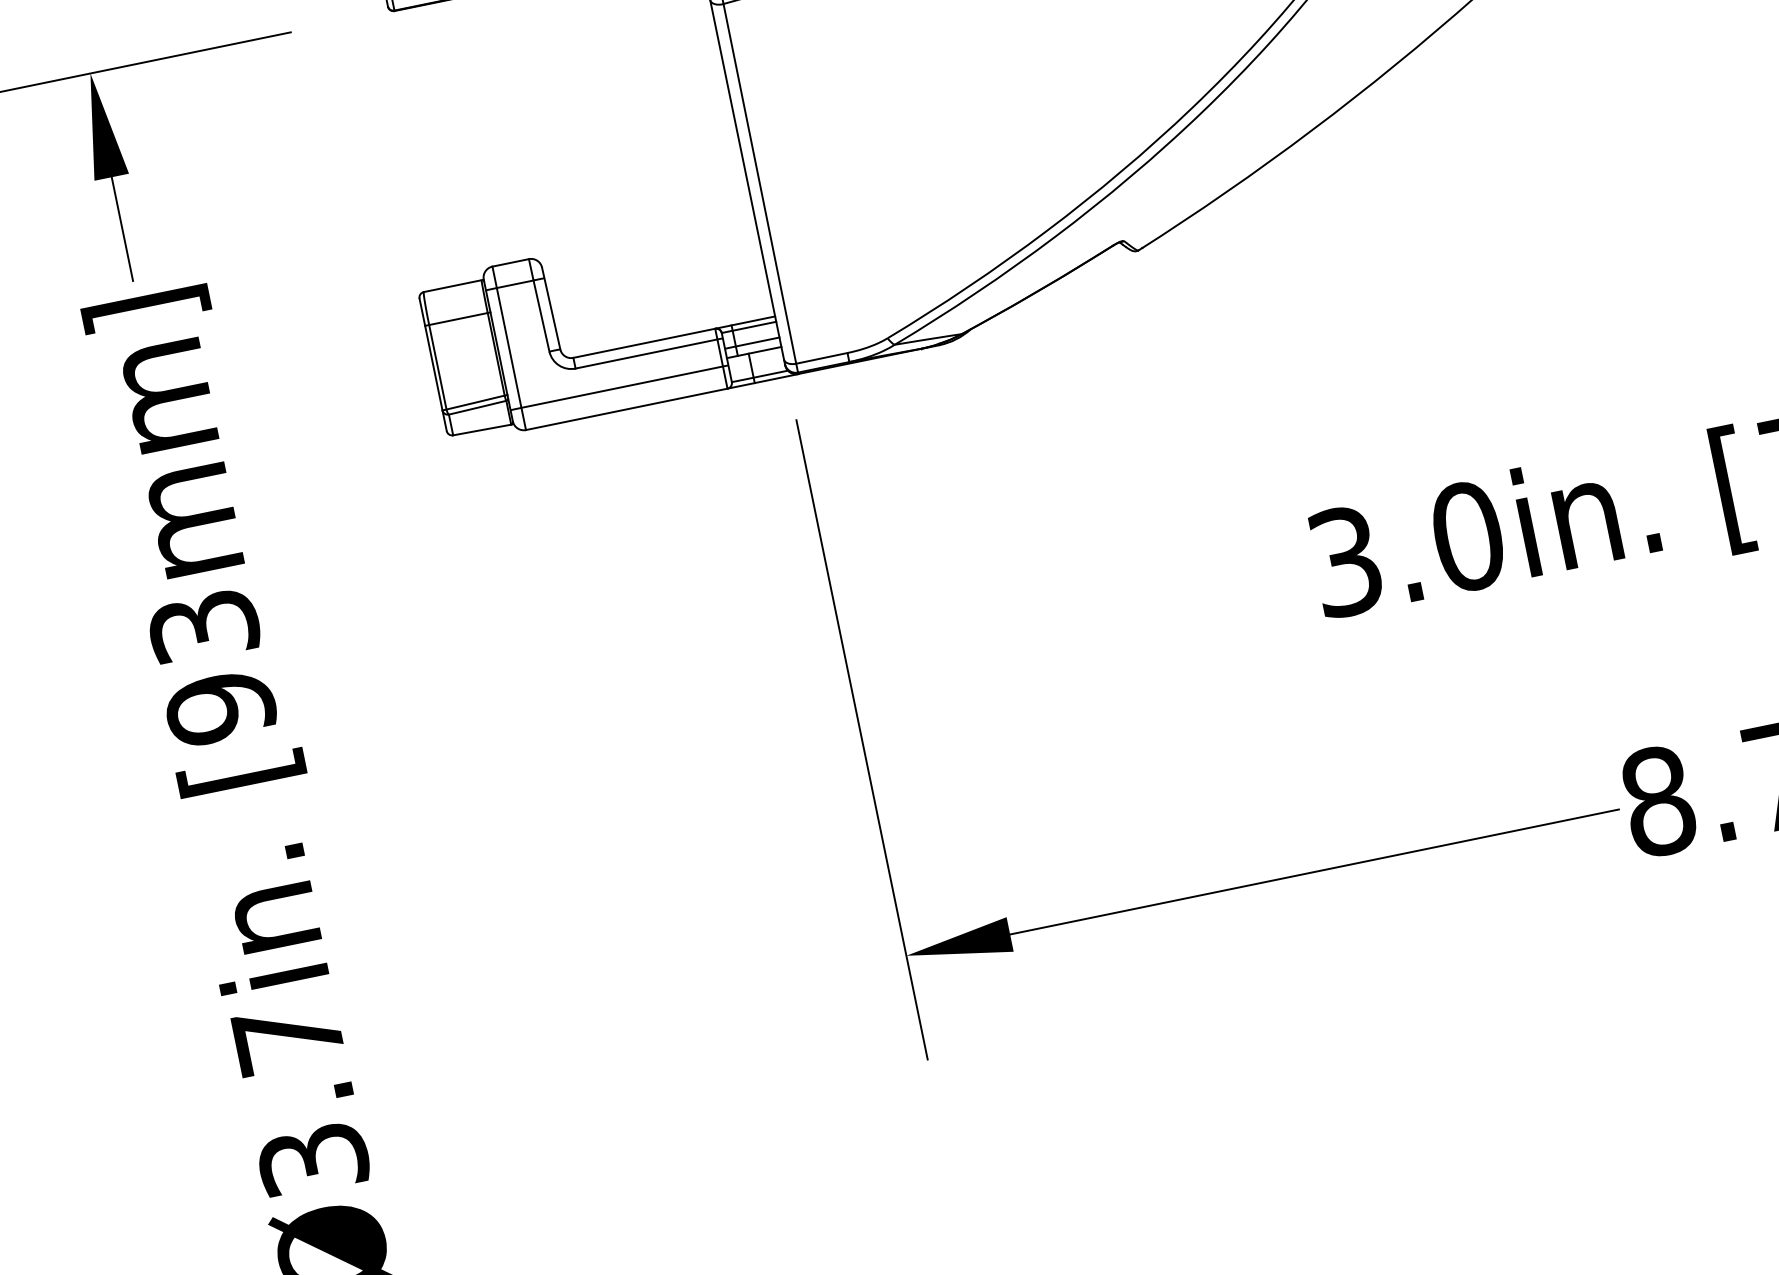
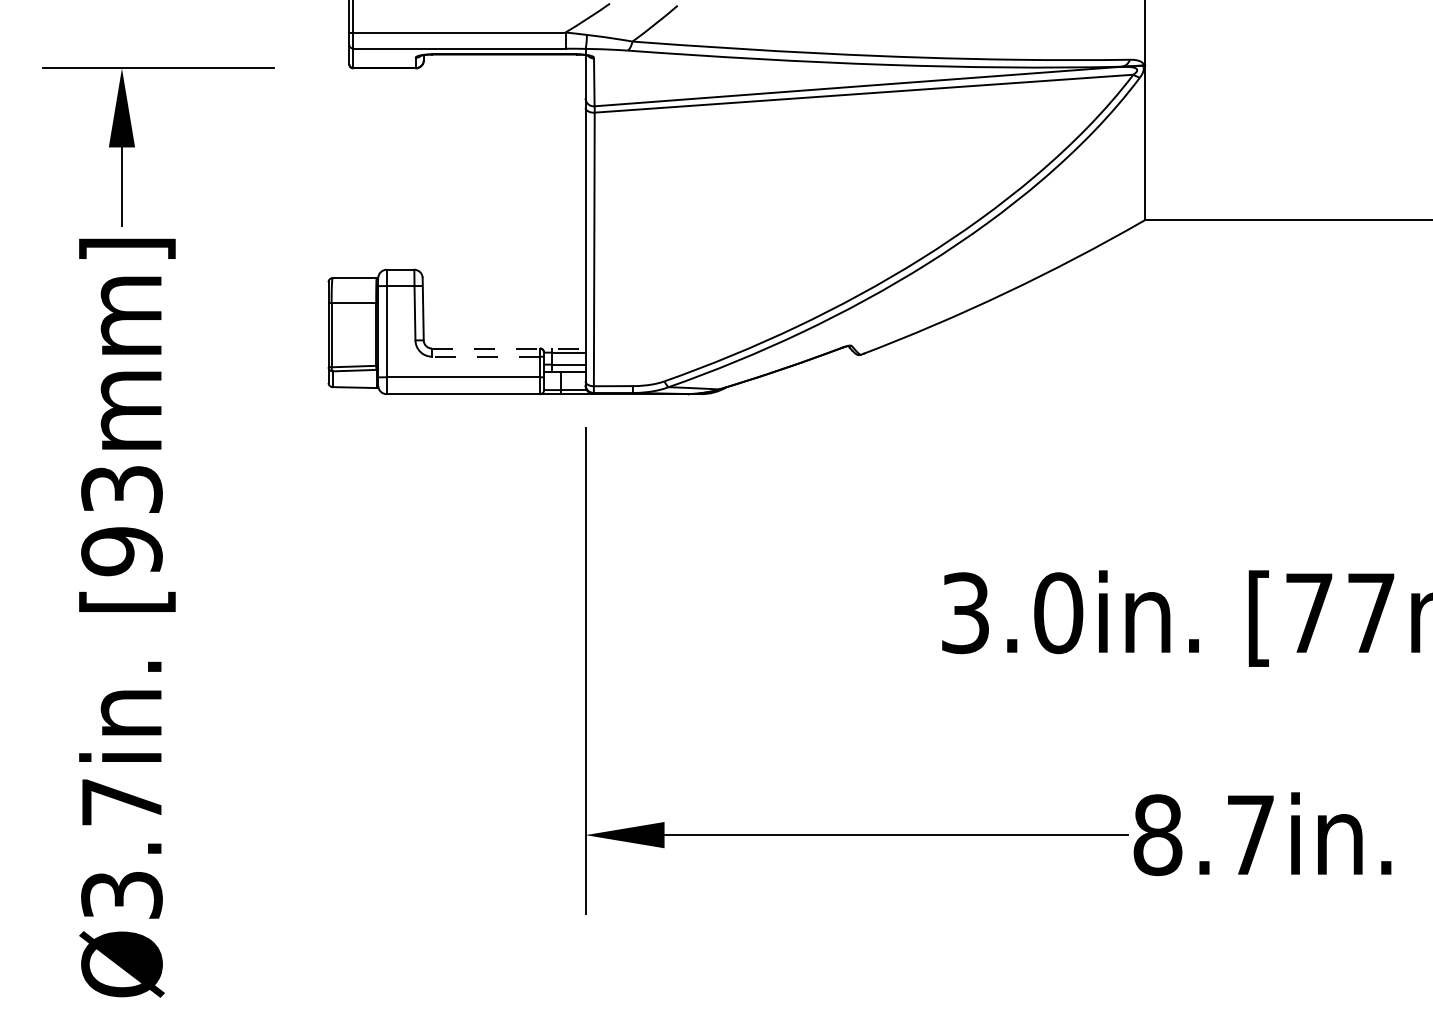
line: (673, 337) -> (508, 348), solid -> dashed
line: (647, 353) -> (486, 356), solid -> dashed

